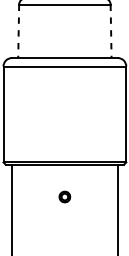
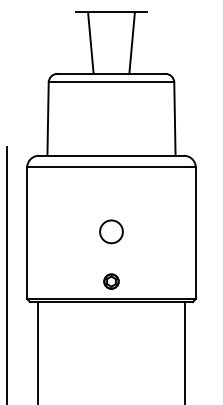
line: (19, 31) -> (48, 119), dashed -> solid
line: (110, 31) -> (174, 119), dashed -> solid
circle: (64, 113) -> (111, 231), added
part: (64, 196) -> (111, 281), moved

